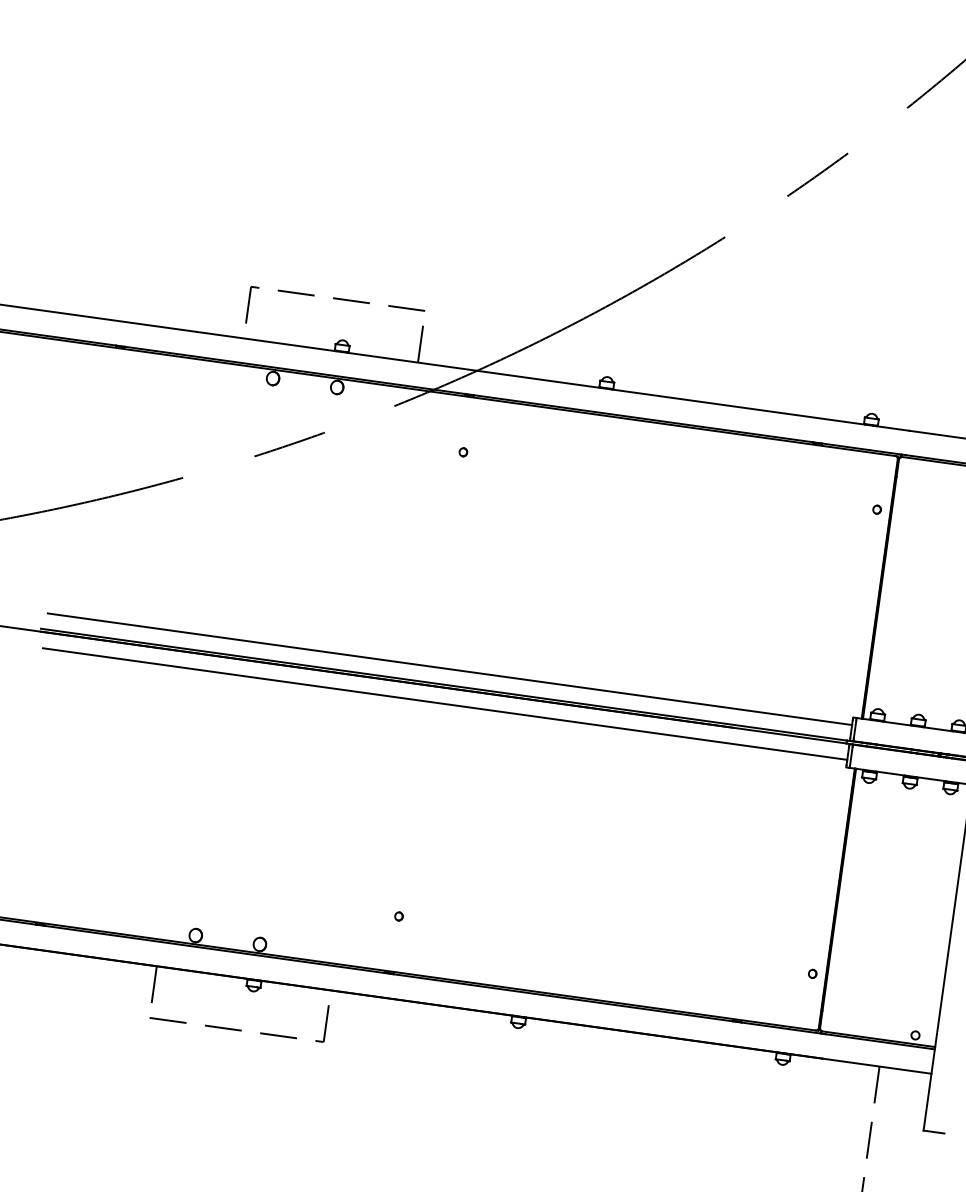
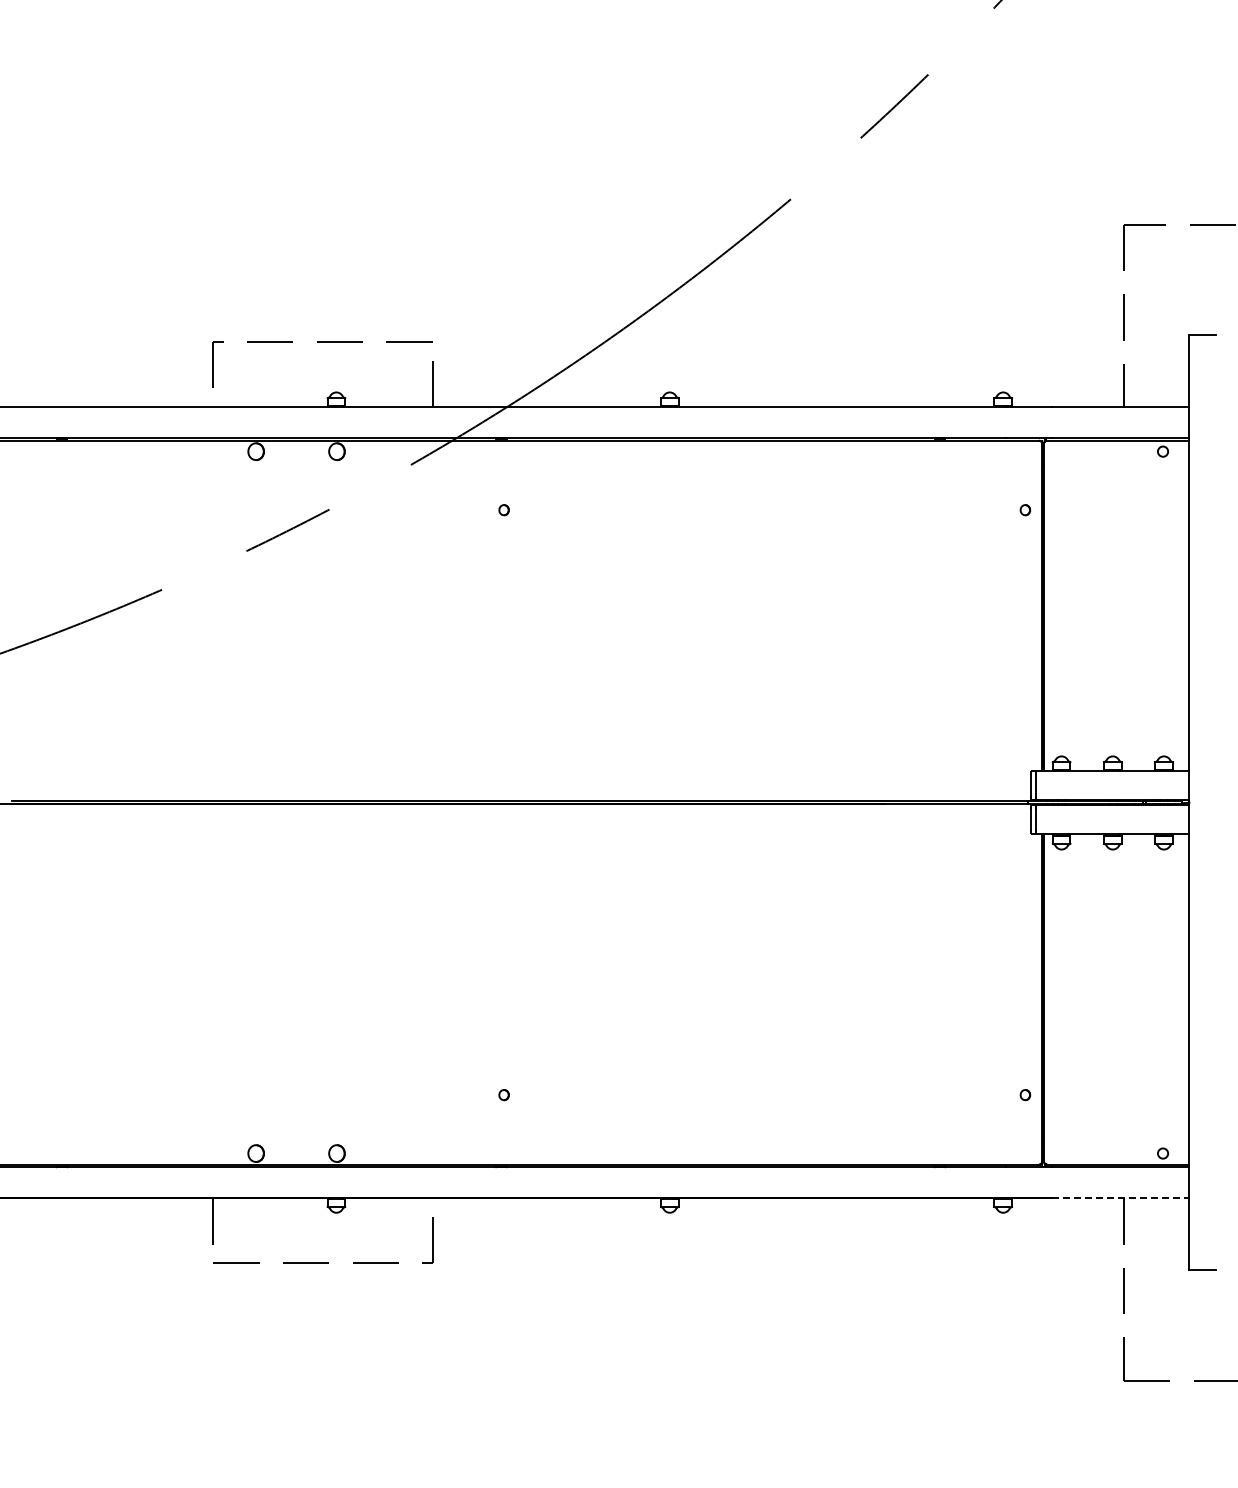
line: (449, 669) -> (524, 780), removed
line: (444, 703) -> (524, 824), removed
line: (876, 1066) -> (1120, 1198), solid -> dashed

